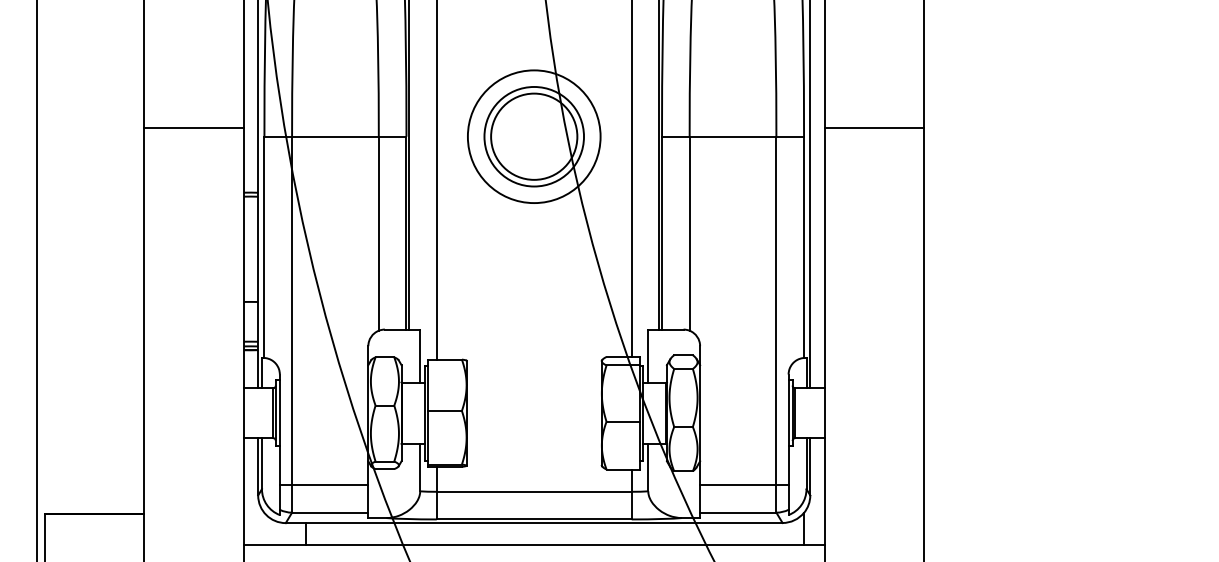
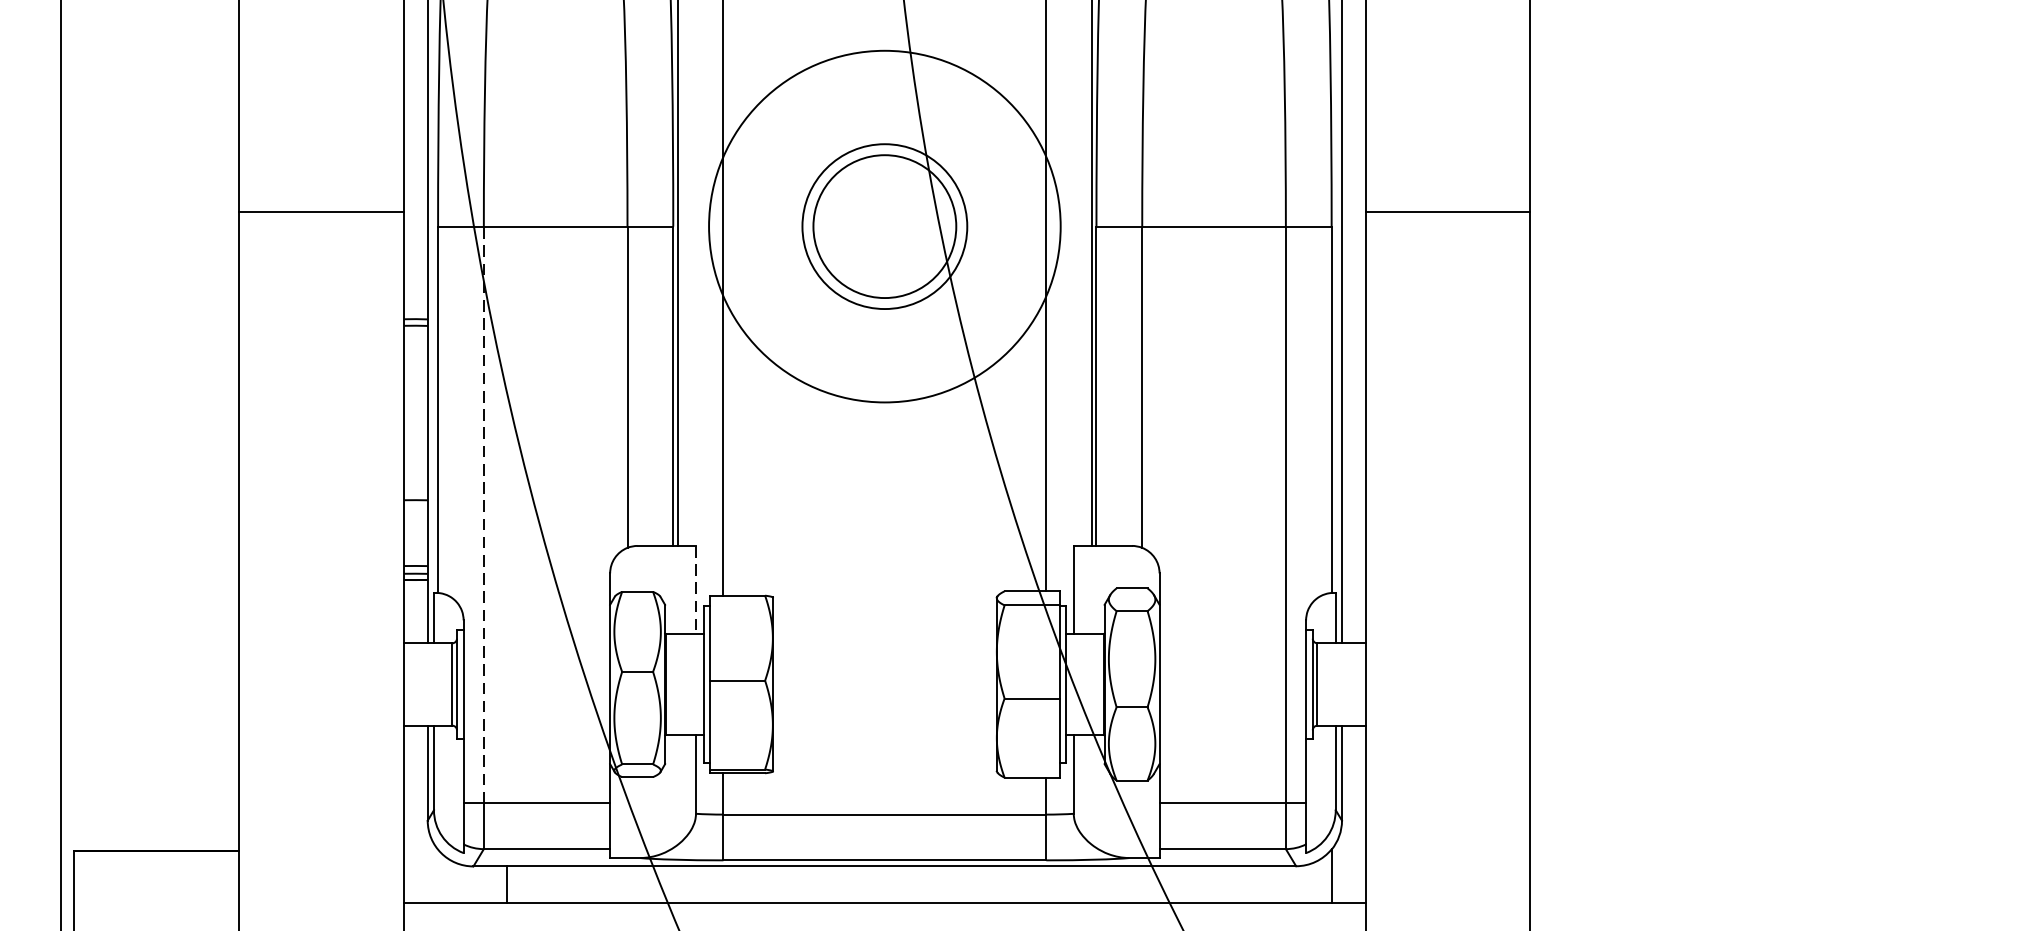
circle: (533, 136) -> (883, 226), size x1.6
line: (292, 310) -> (484, 514), solid -> dashed
line: (420, 356) -> (696, 590), solid -> dashed

